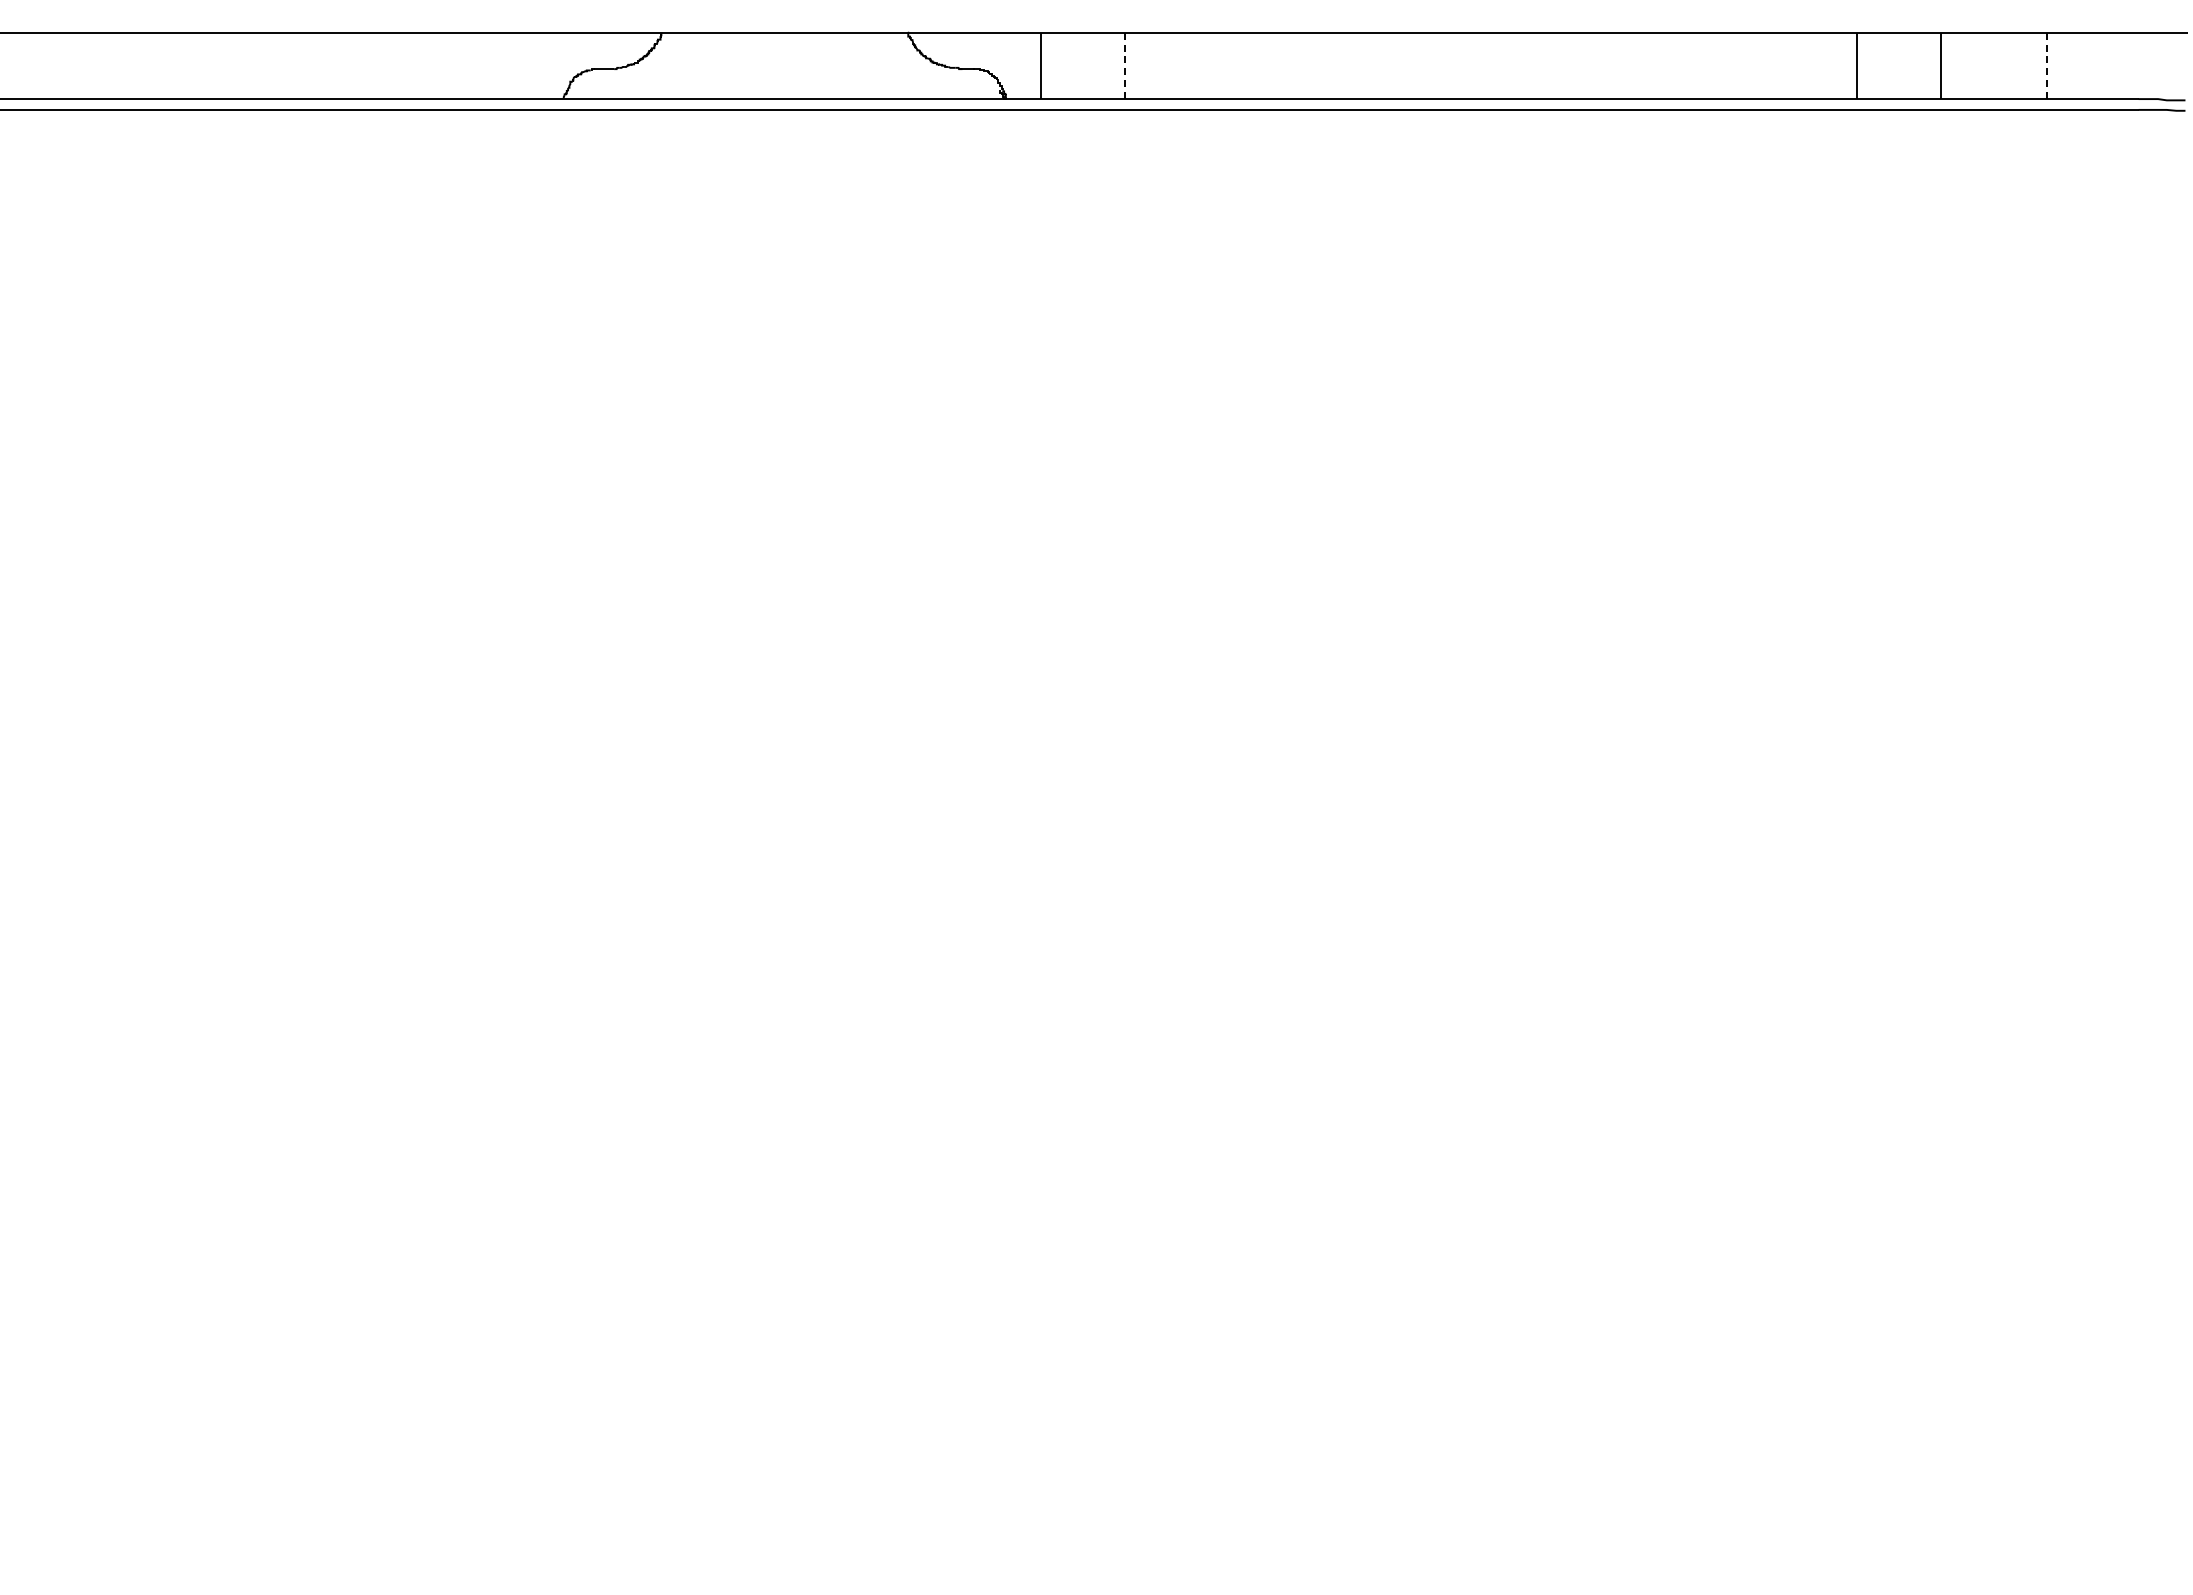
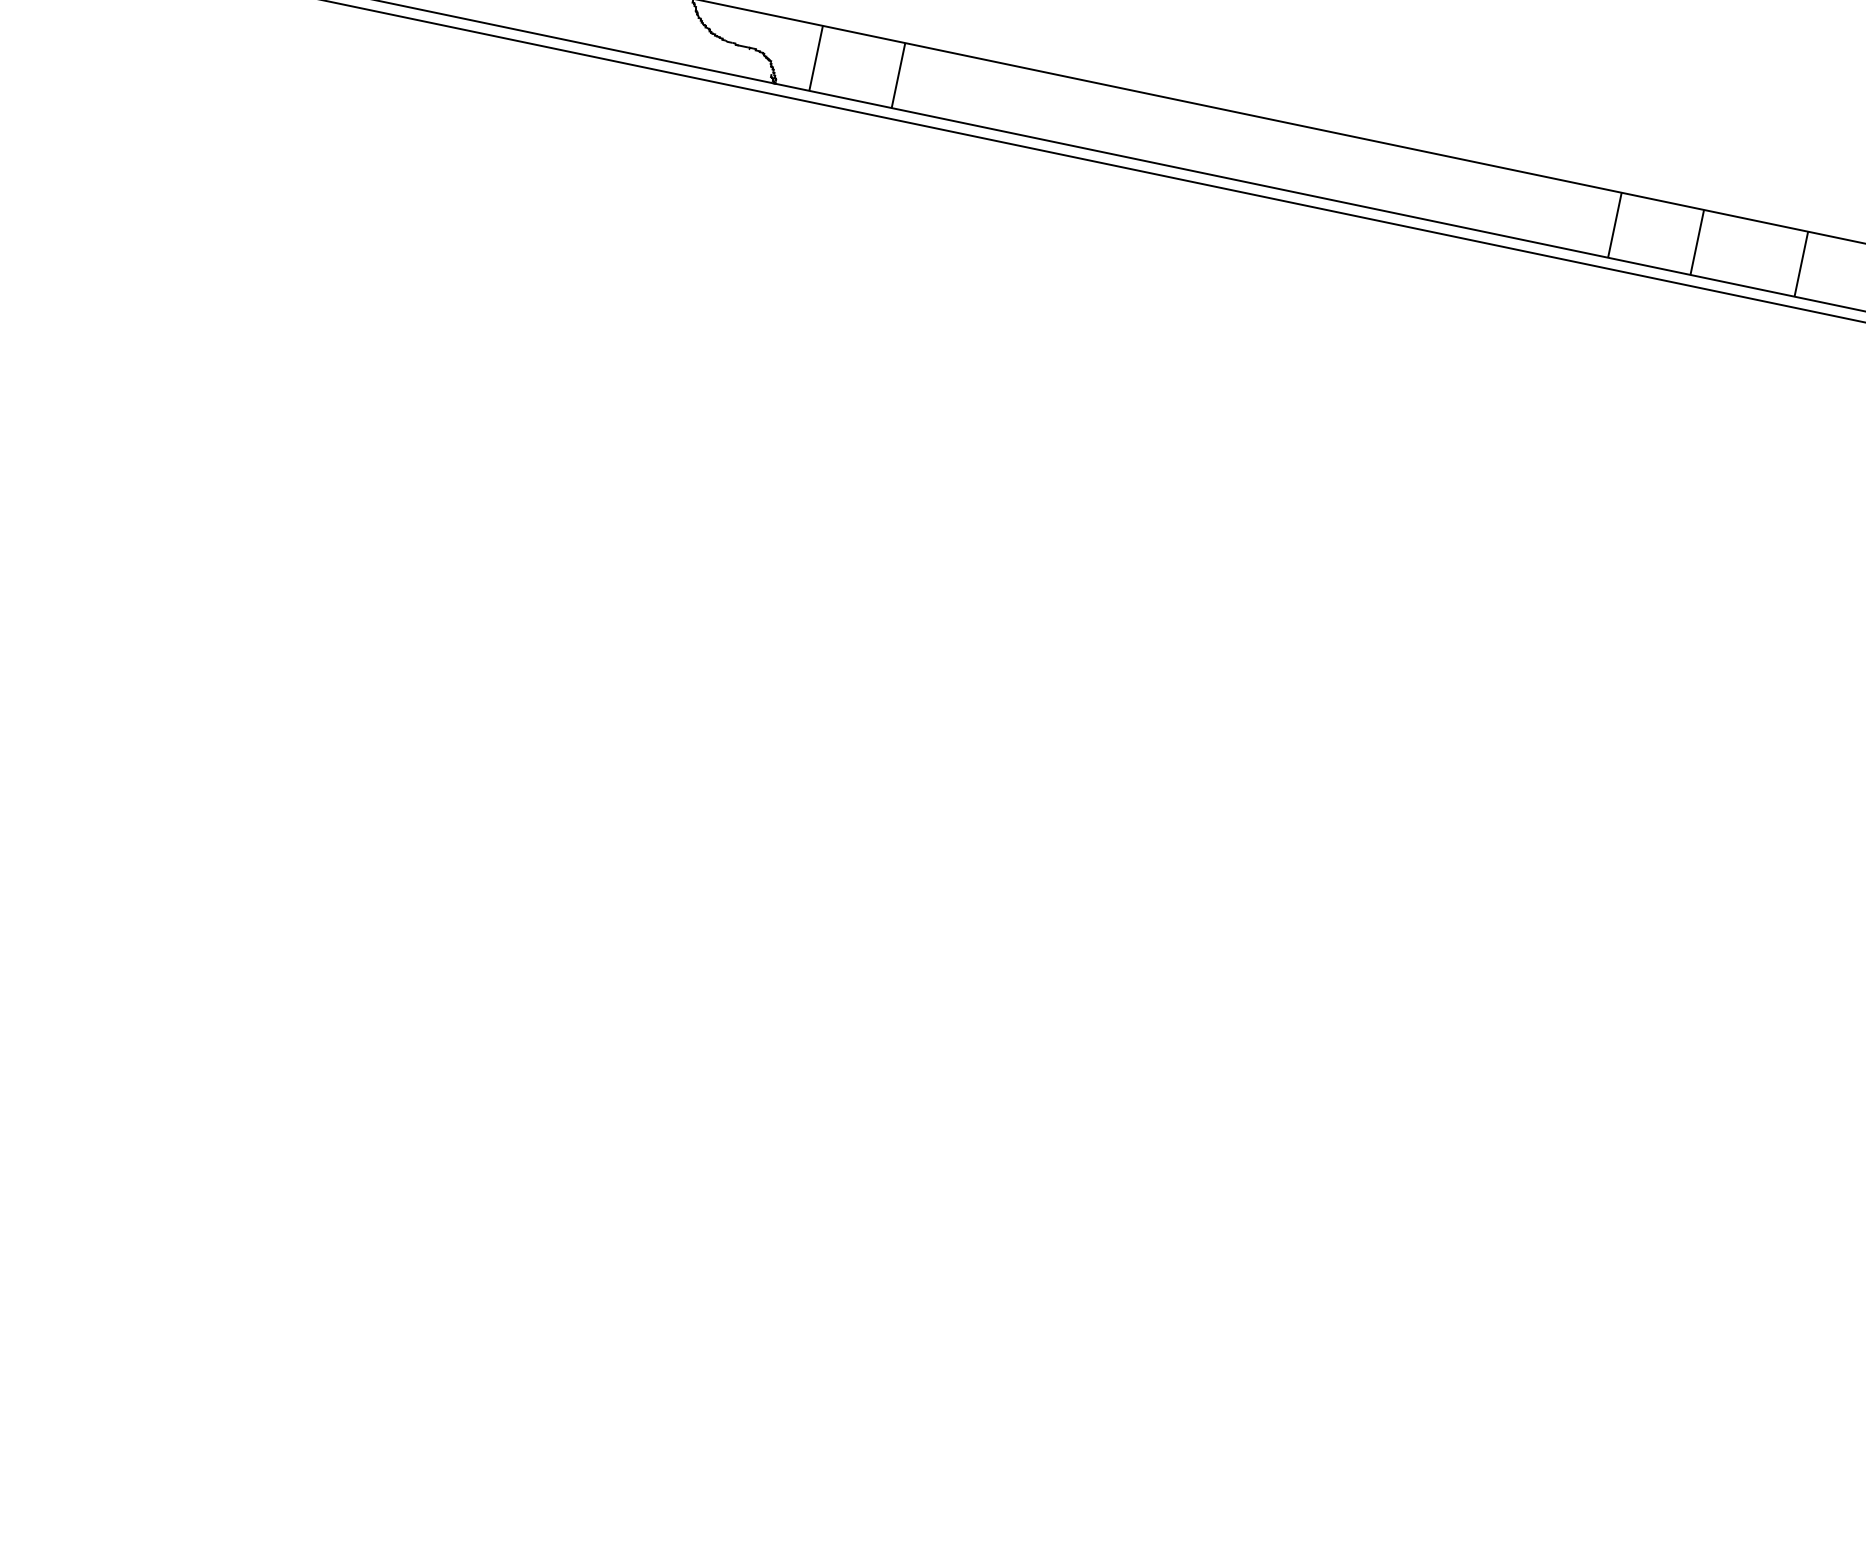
line: (1124, 65) -> (898, 75), dashed -> solid
line: (2047, 65) -> (1801, 263), dashed -> solid

